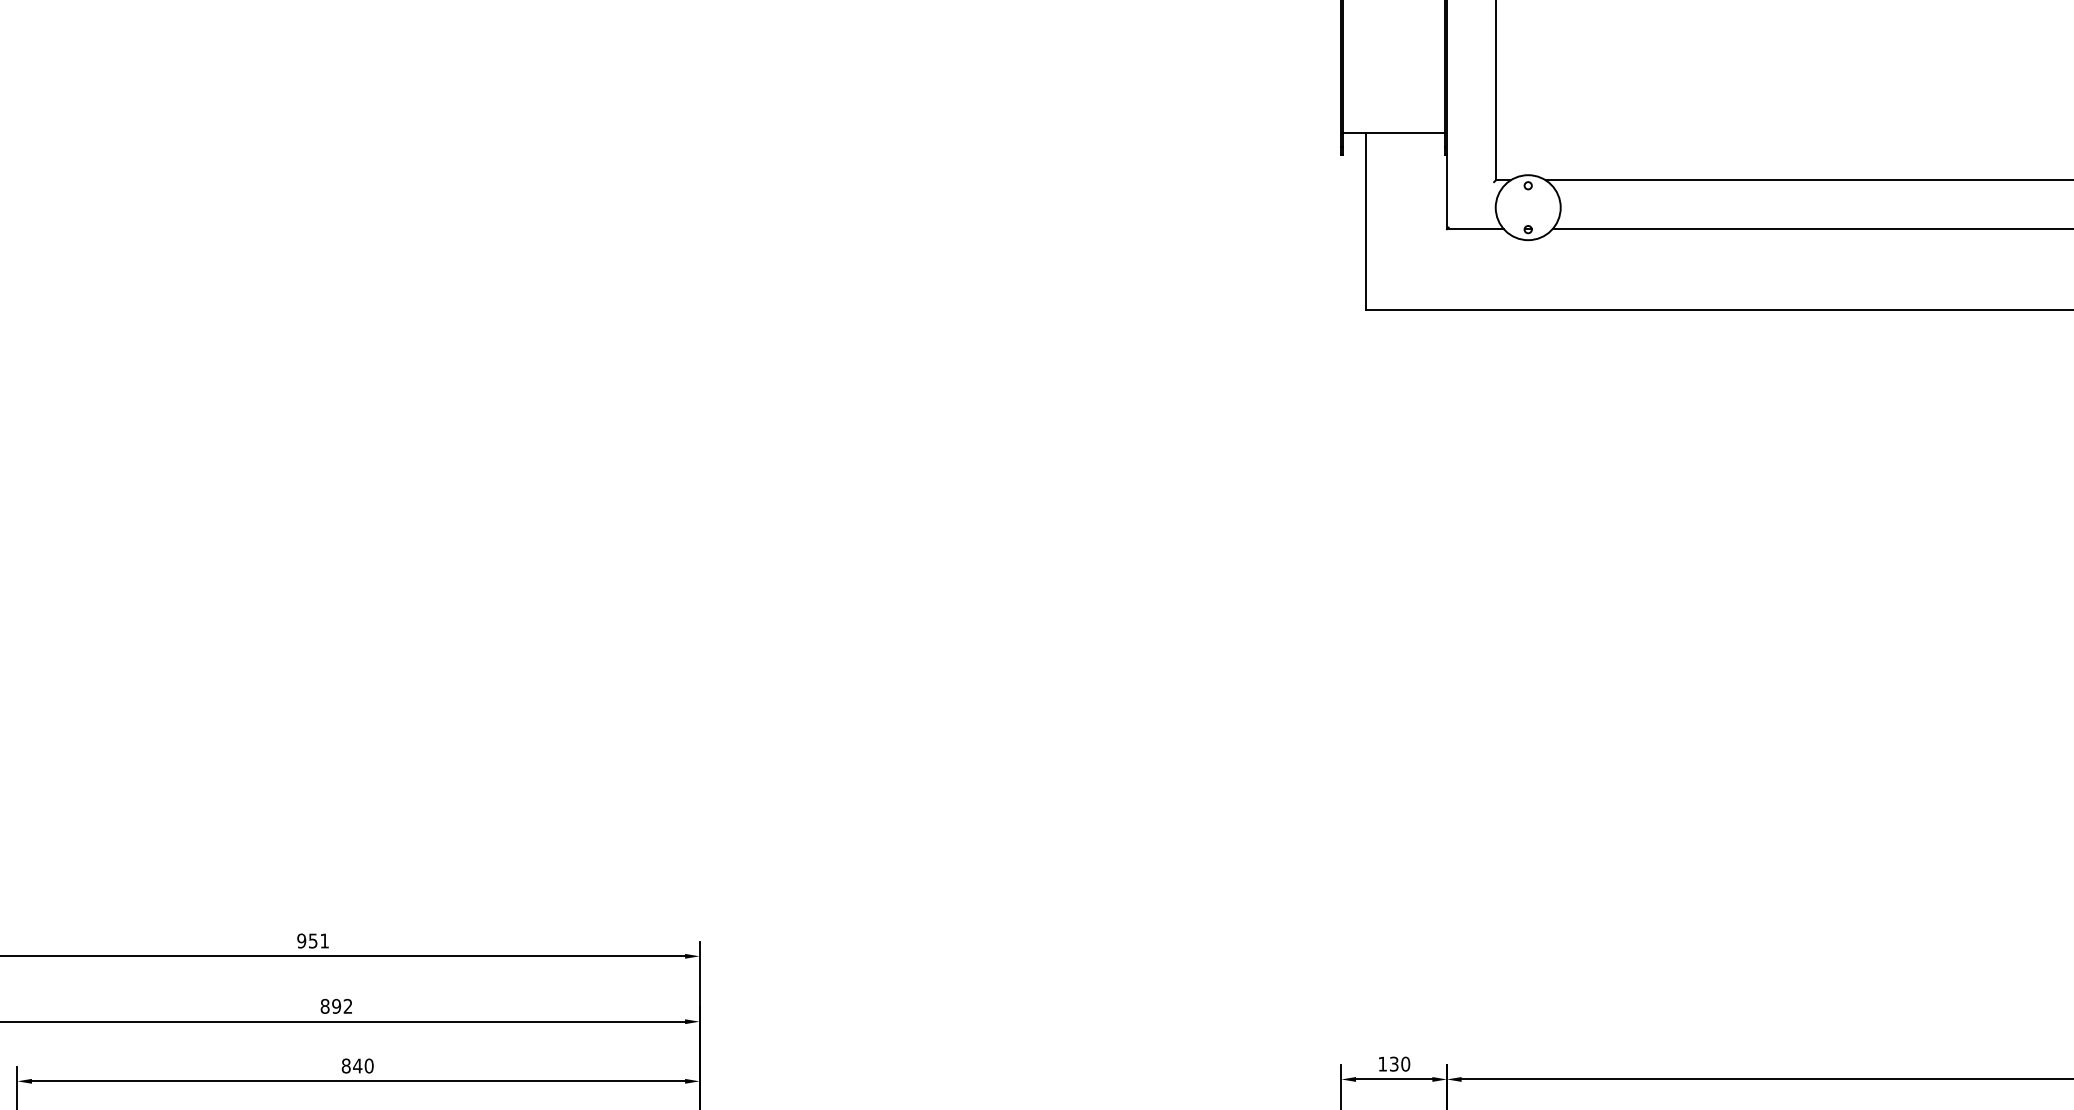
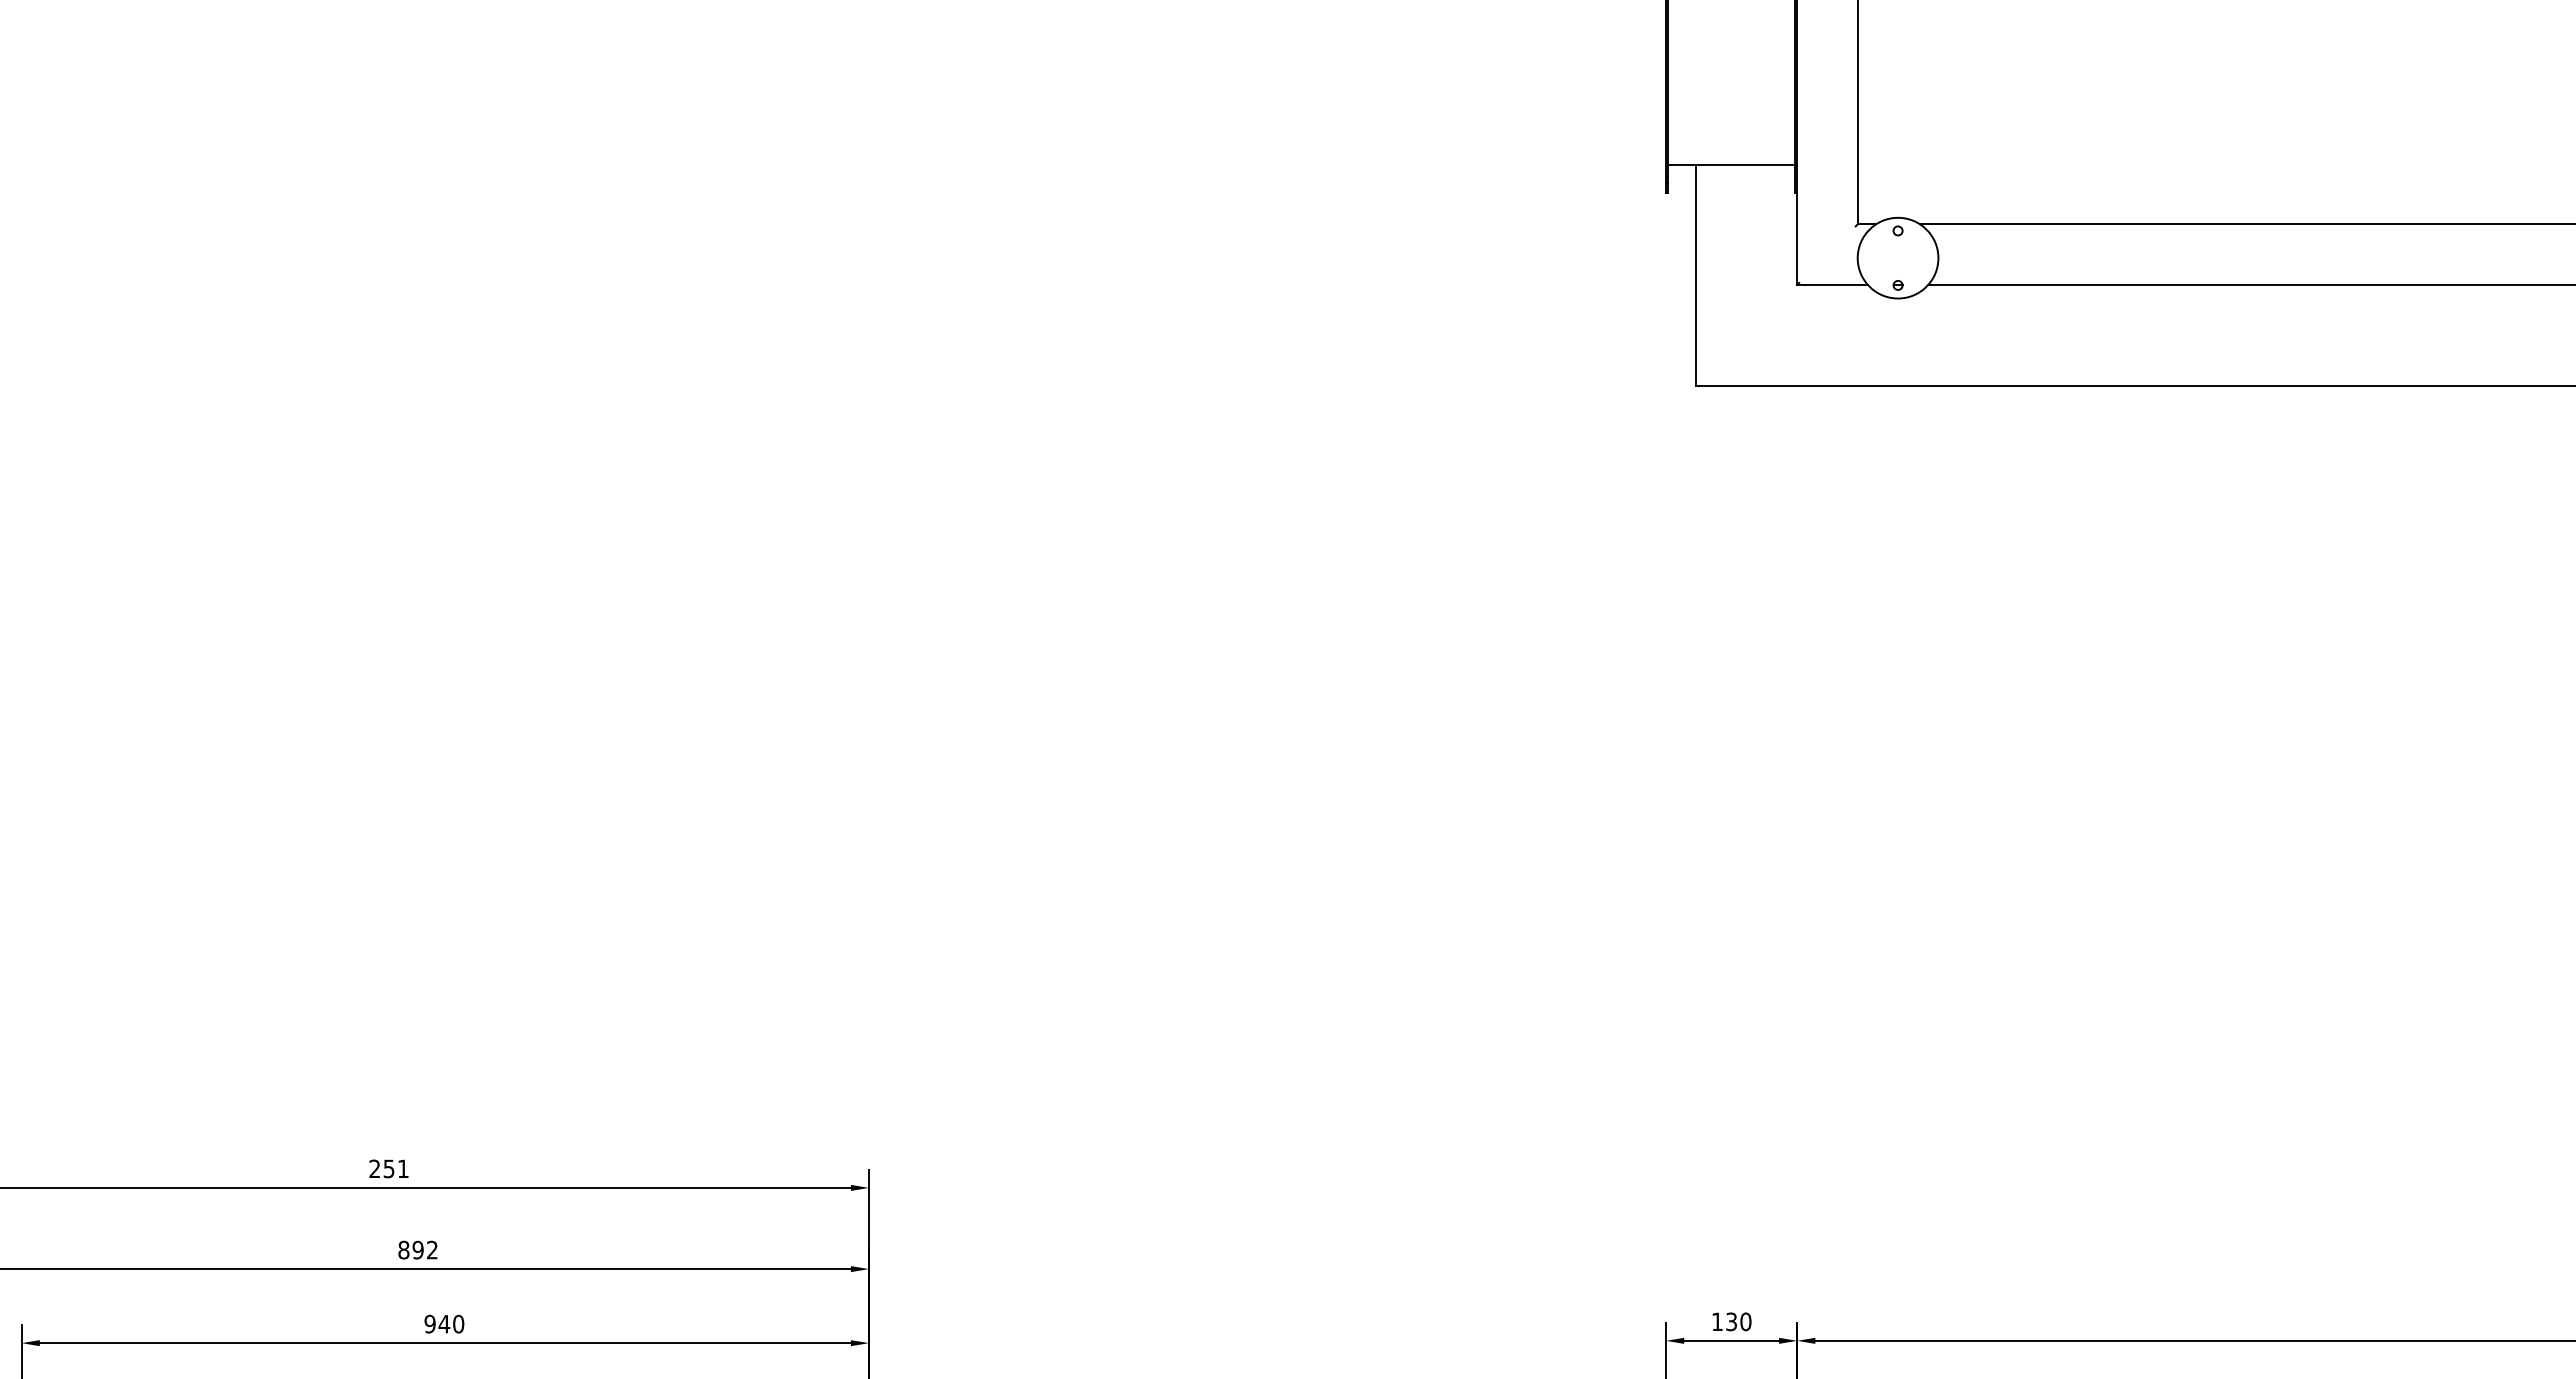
text: (301, 940) -> (374, 1168), 951 -> 251
text: (345, 1066) -> (429, 1324), 840 -> 940

